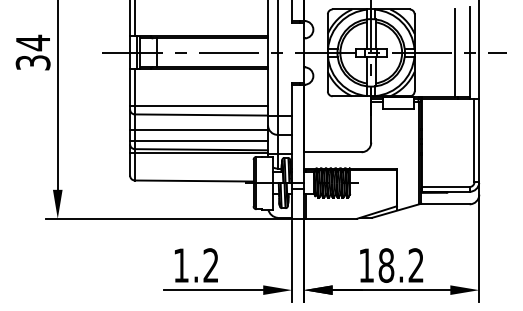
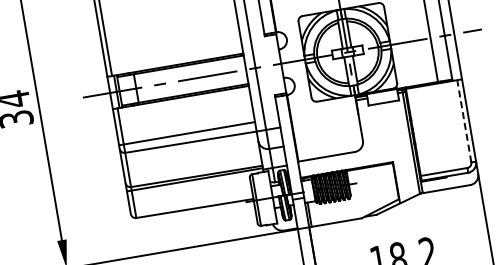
line: (199, 130) -> (191, 157), removed
line: (199, 140) -> (193, 167), removed
line: (474, 140) -> (464, 121), solid -> dashed

